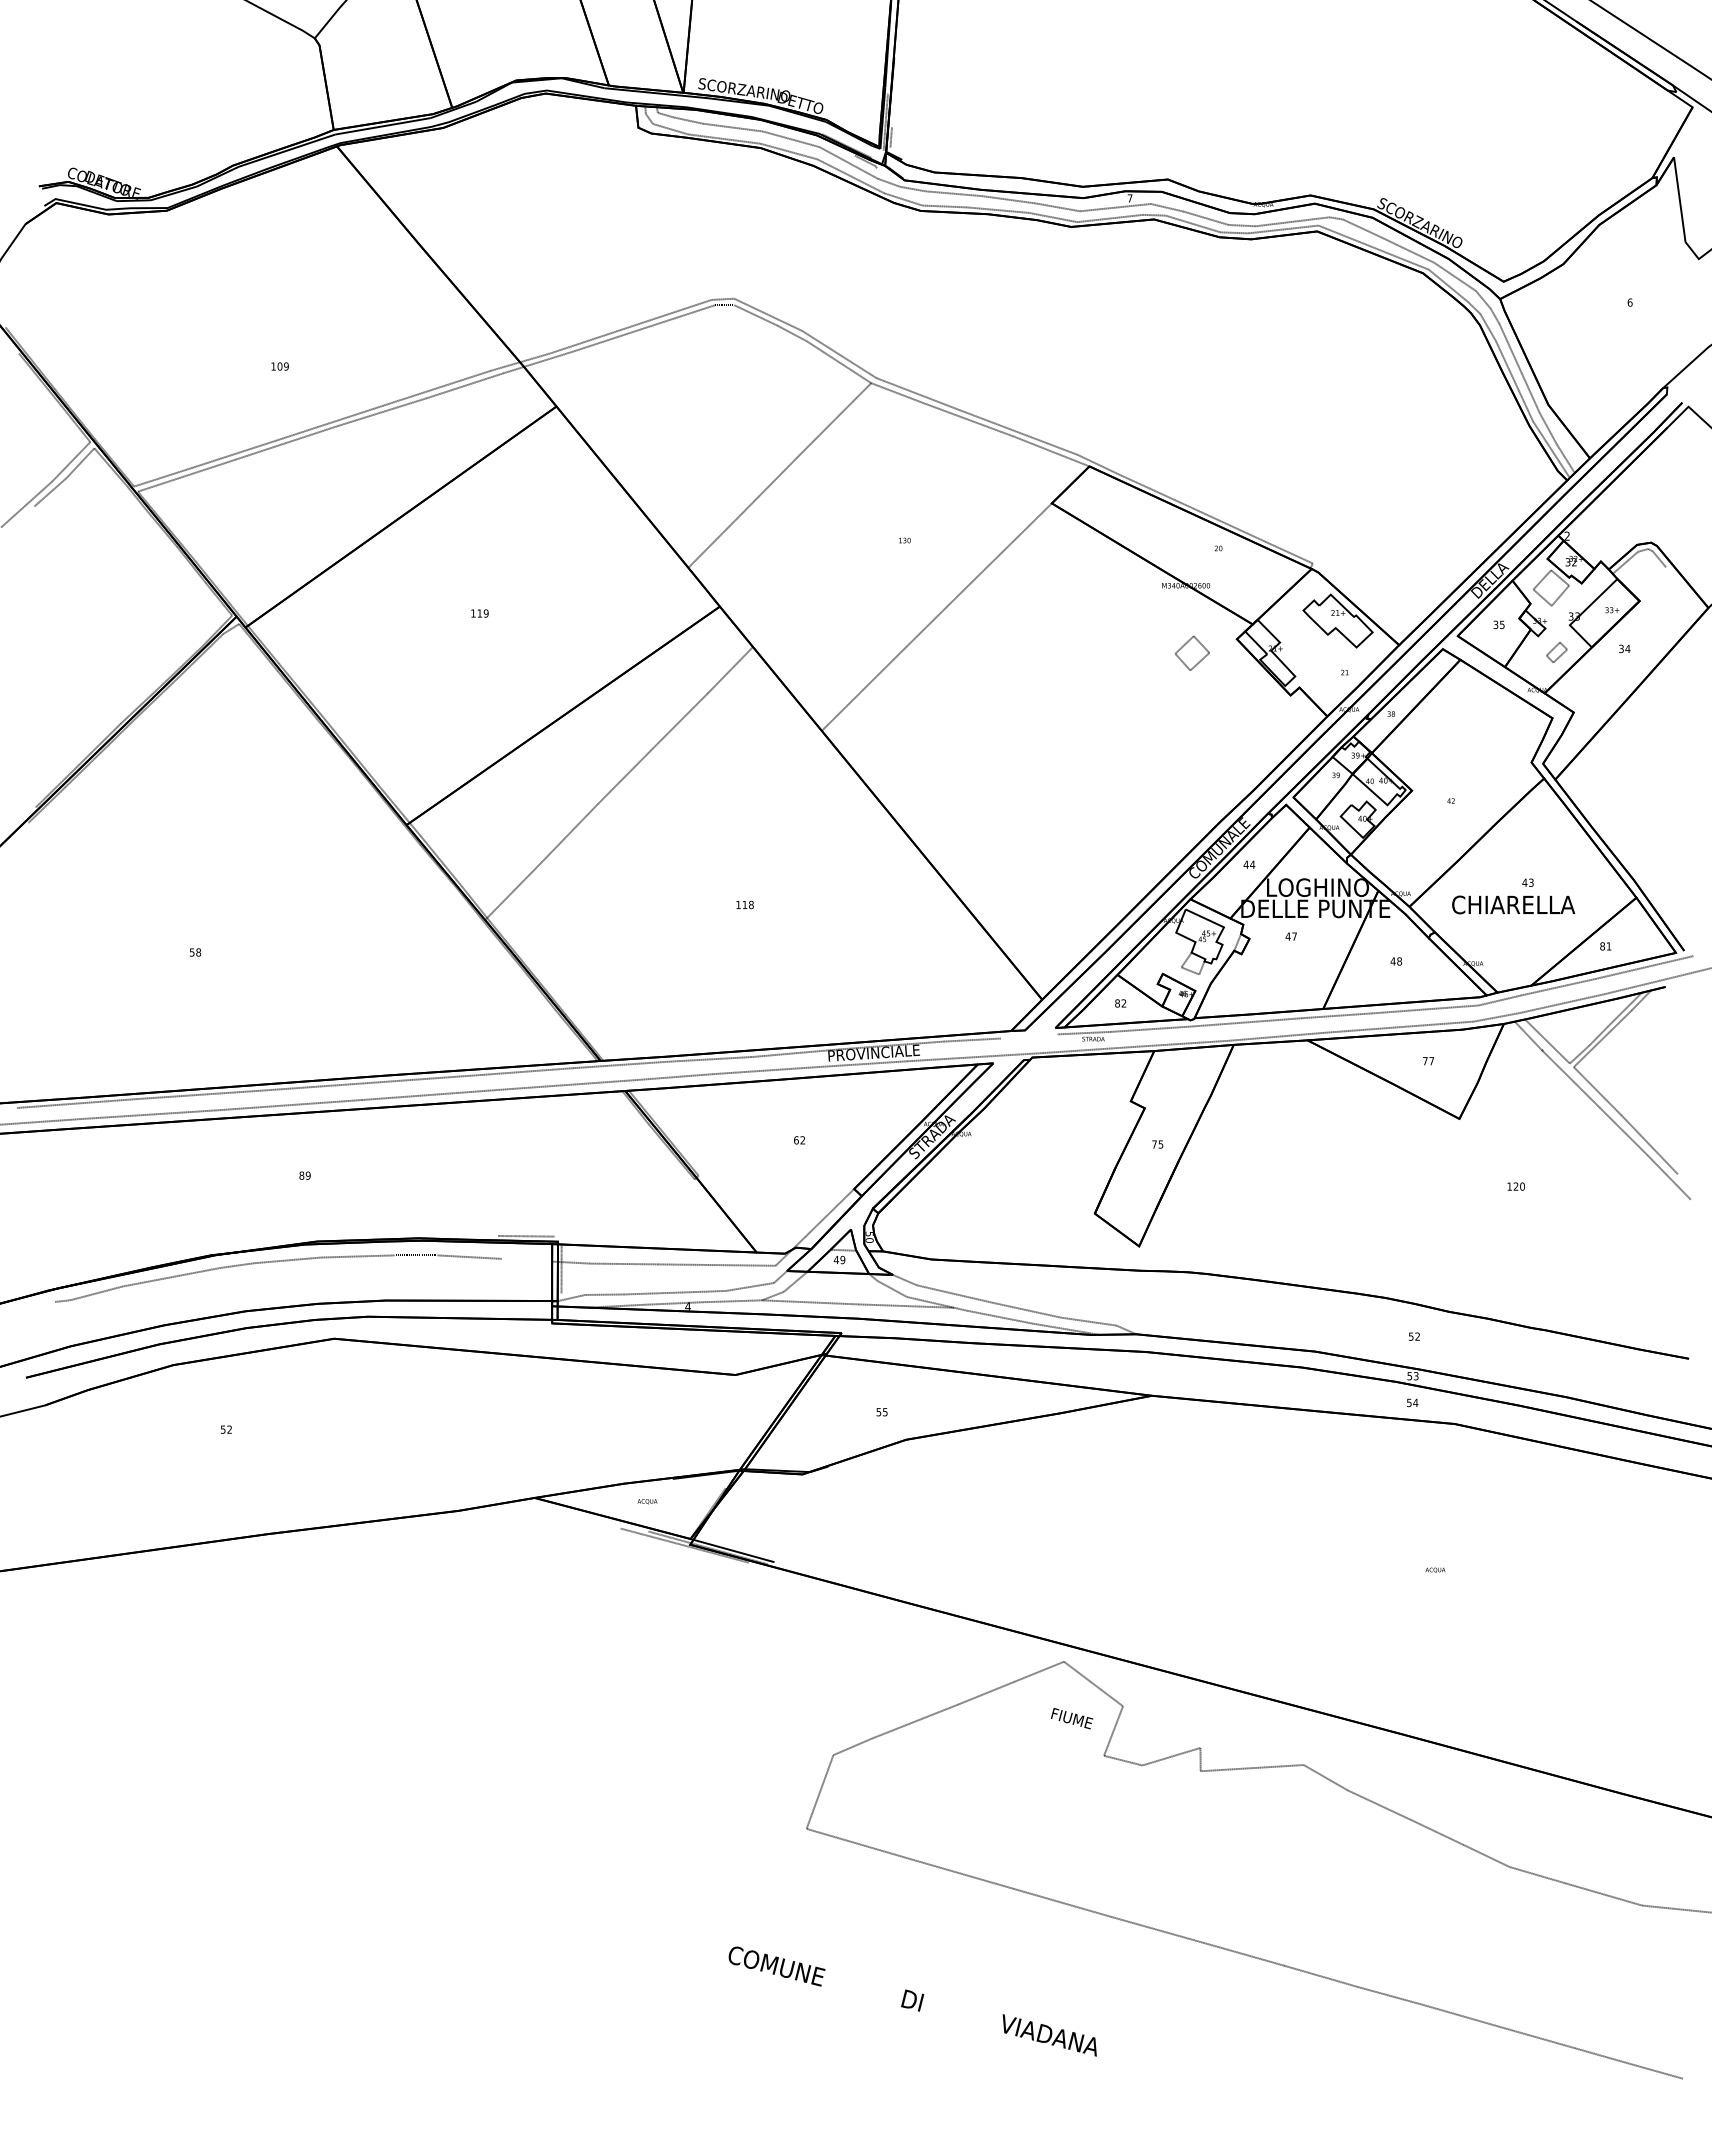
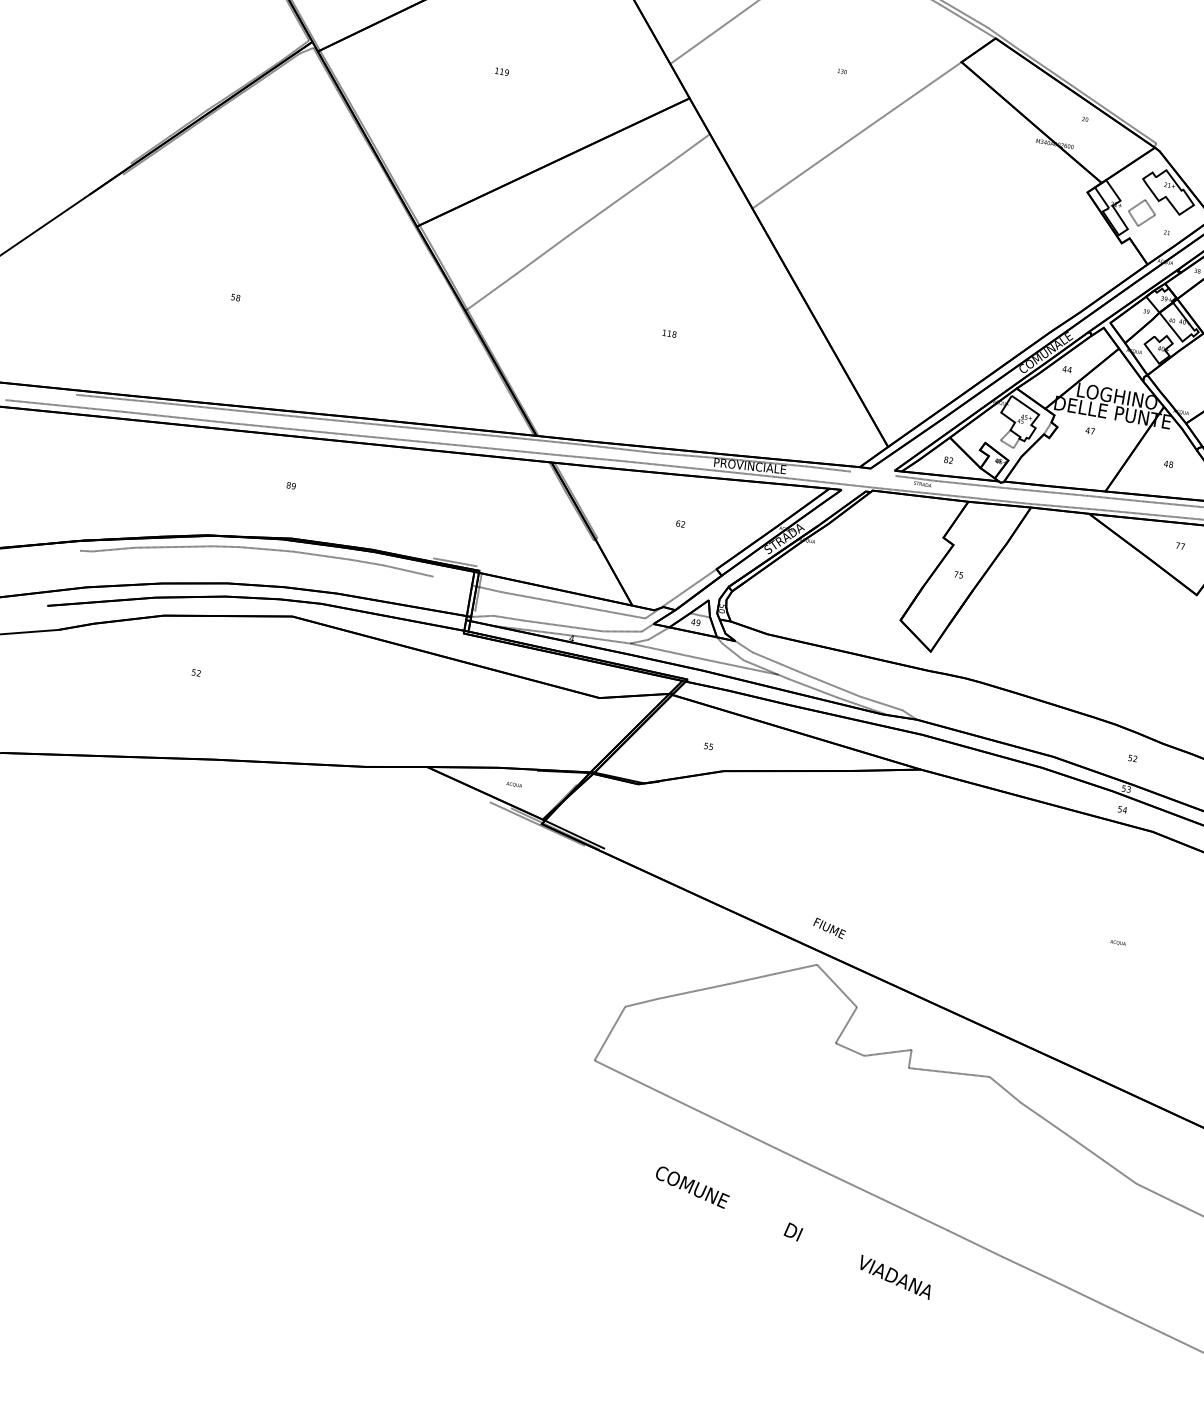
part: (1192, 652) -> (1142, 212), moved
text: (1072, 1718) -> (830, 928), moved
text: (912, 2001) -> (793, 1232), moved

